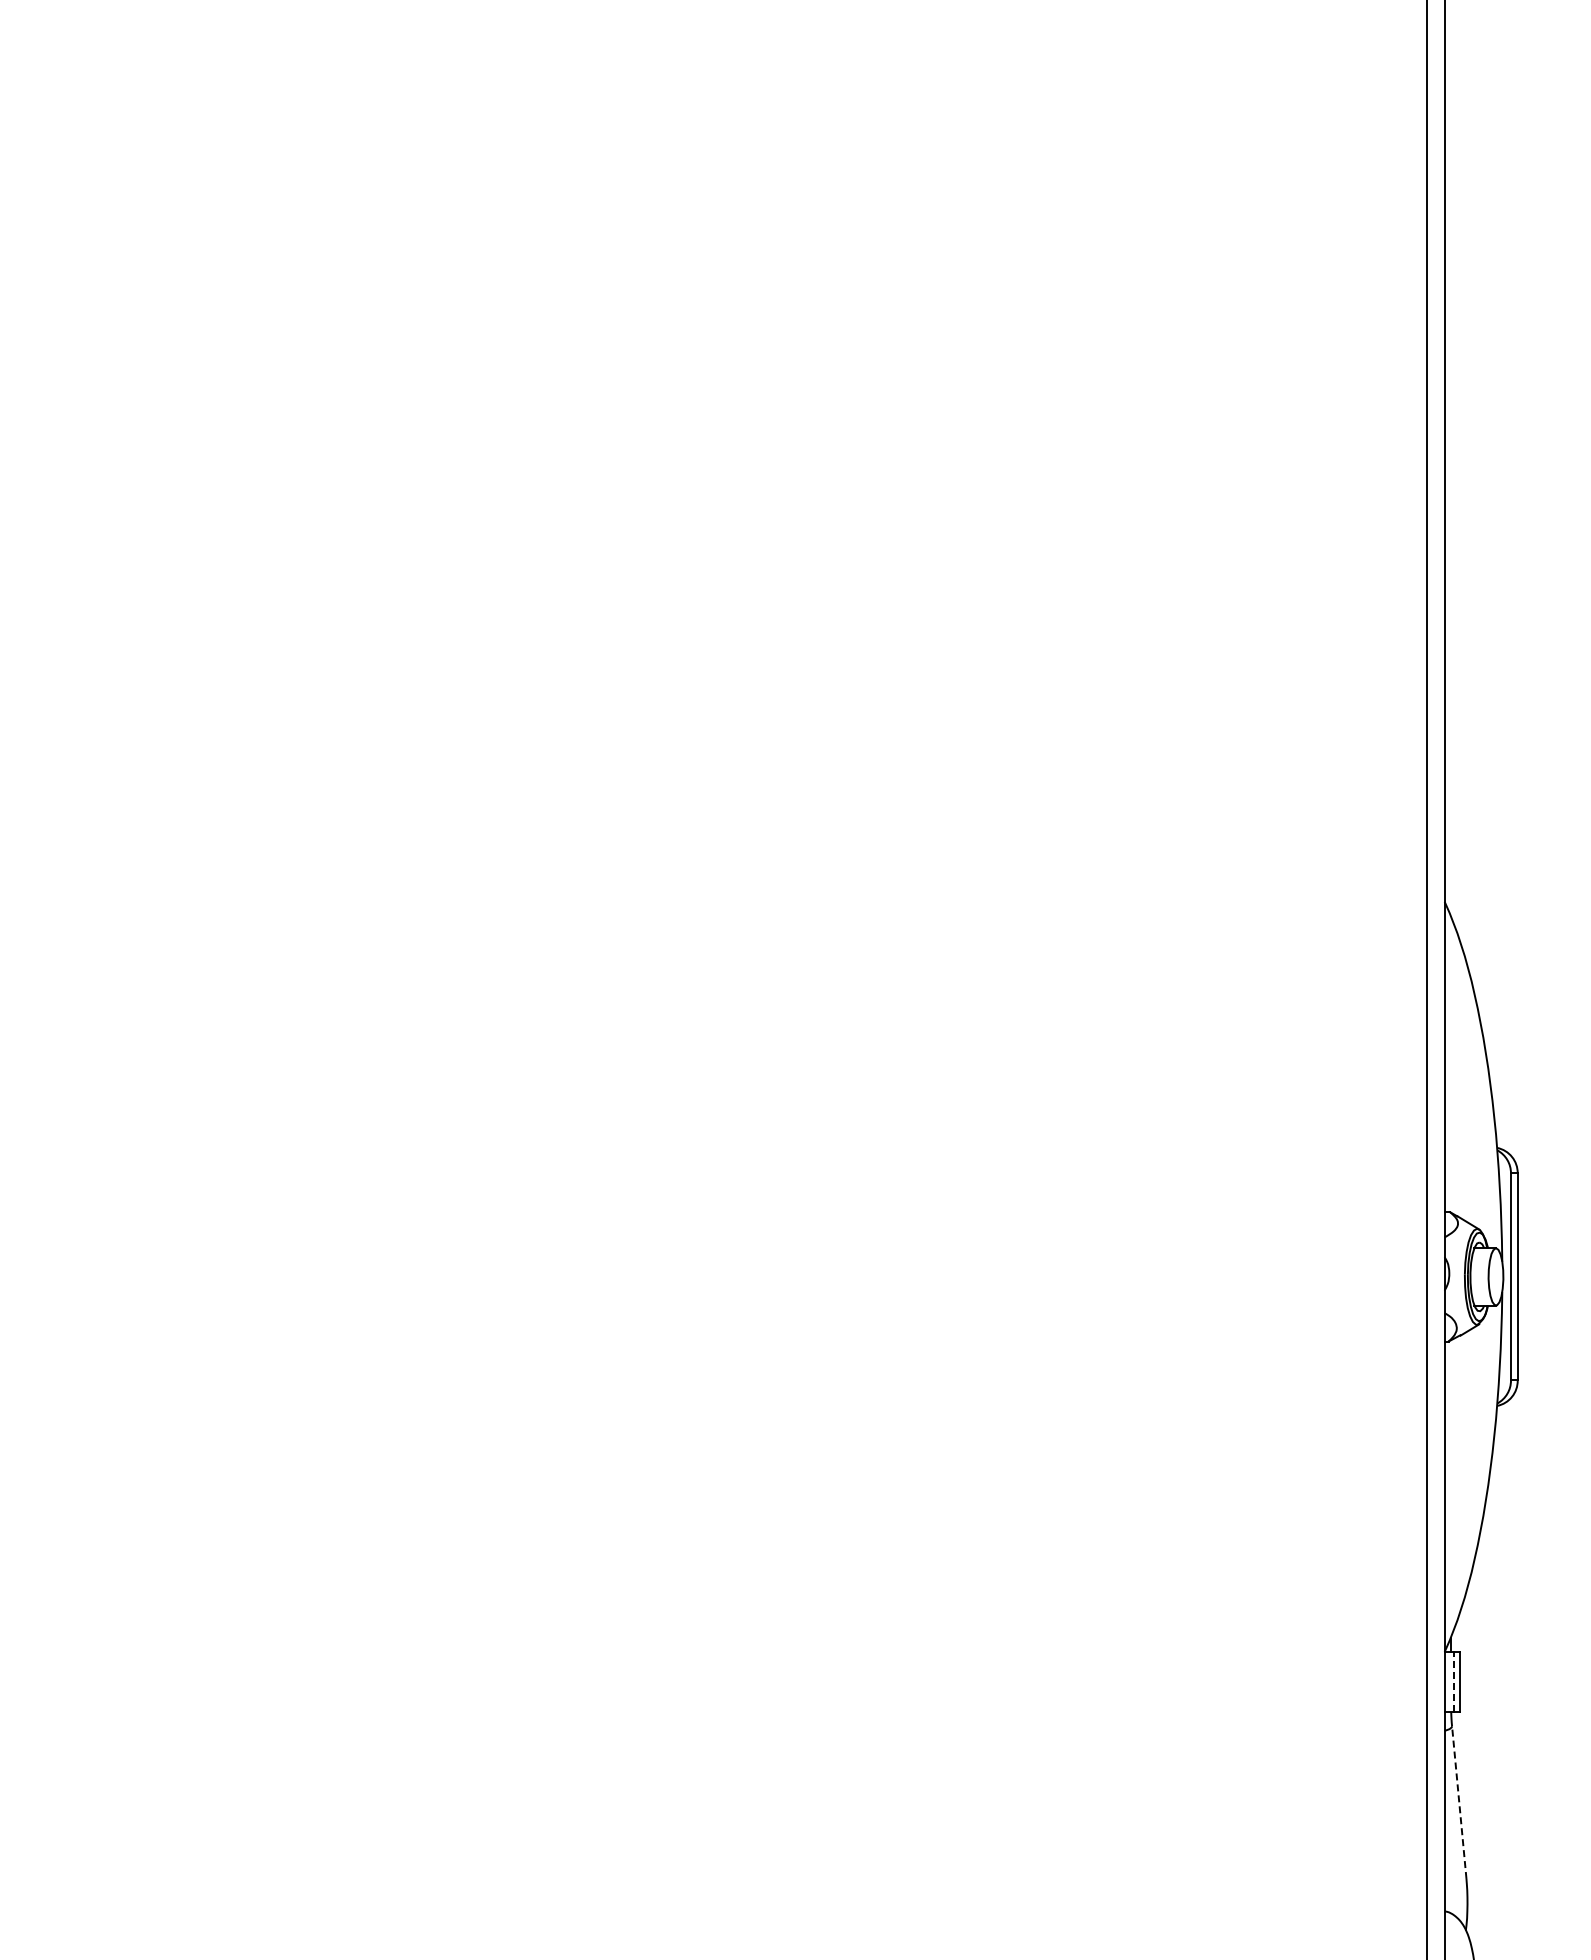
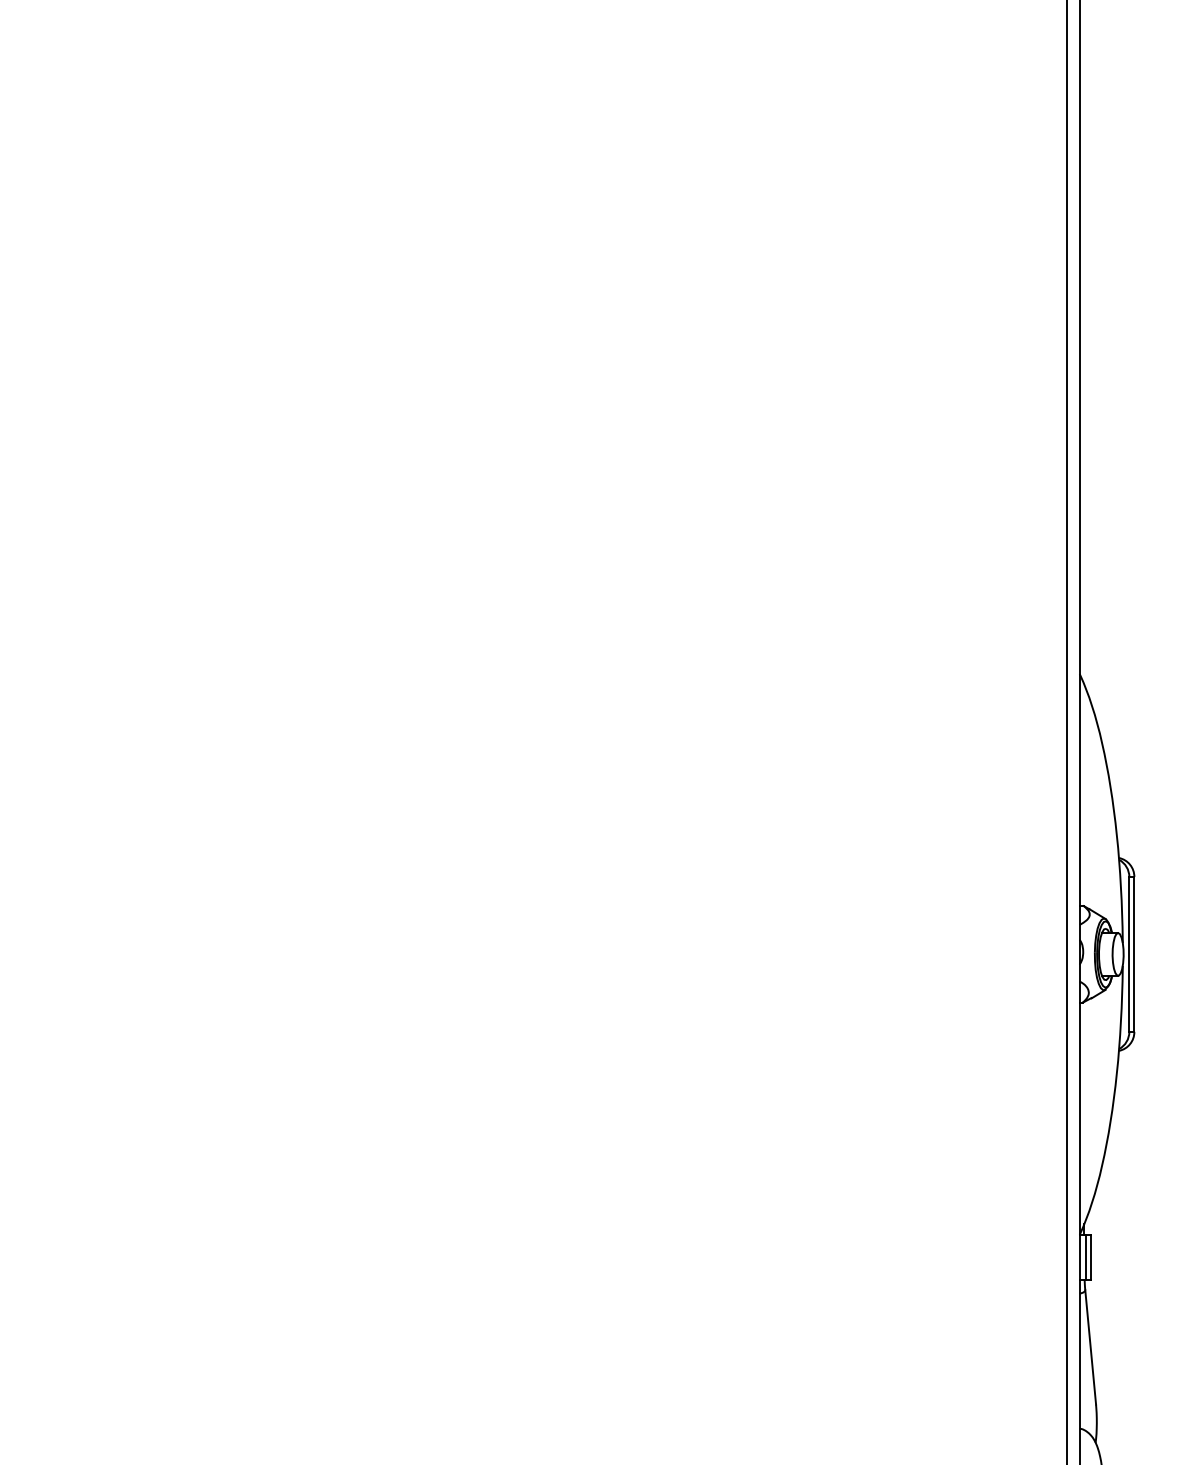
line: (1453, 1681) -> (1086, 1256), dashed -> solid
line: (1459, 1802) -> (1090, 1347), dashed -> solid

